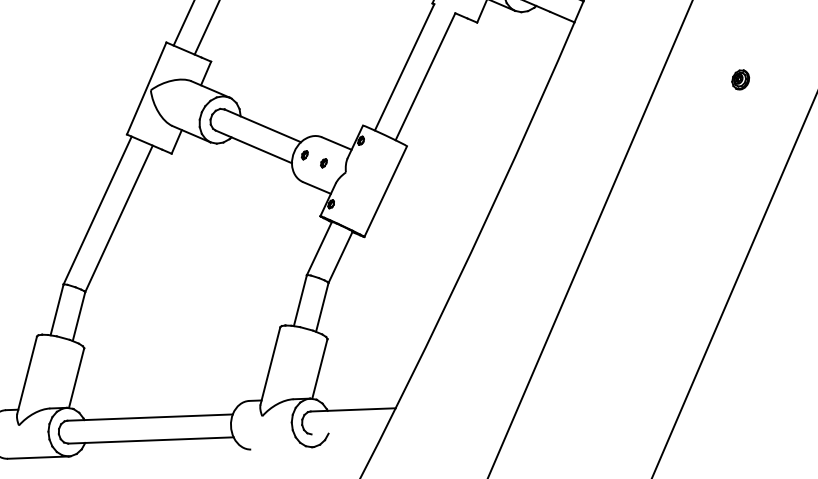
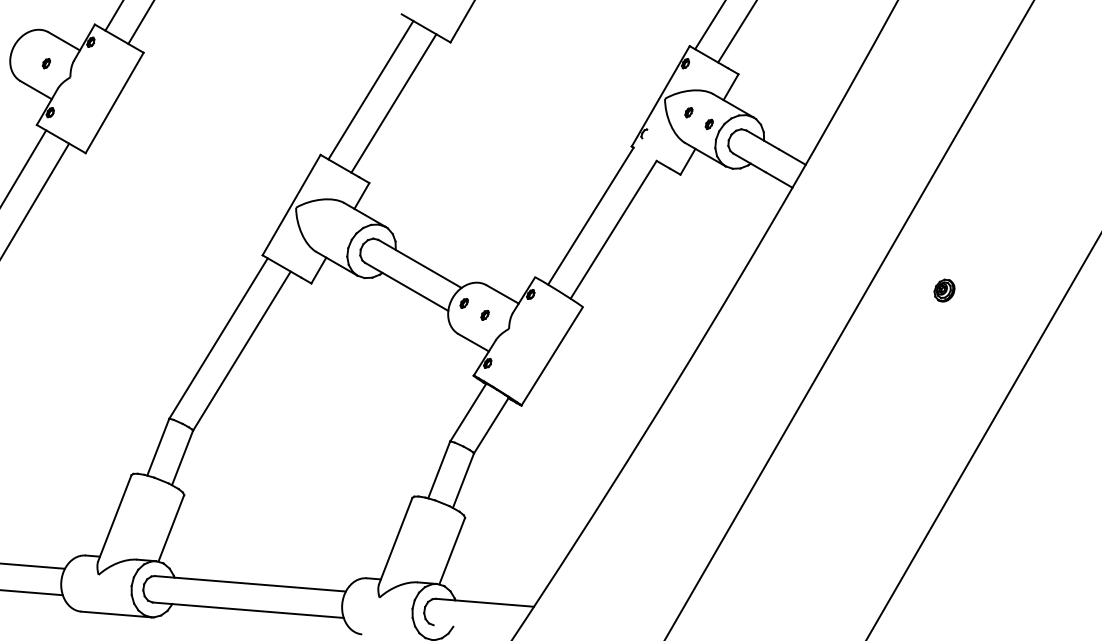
part: (740, 79) -> (944, 290), moved

